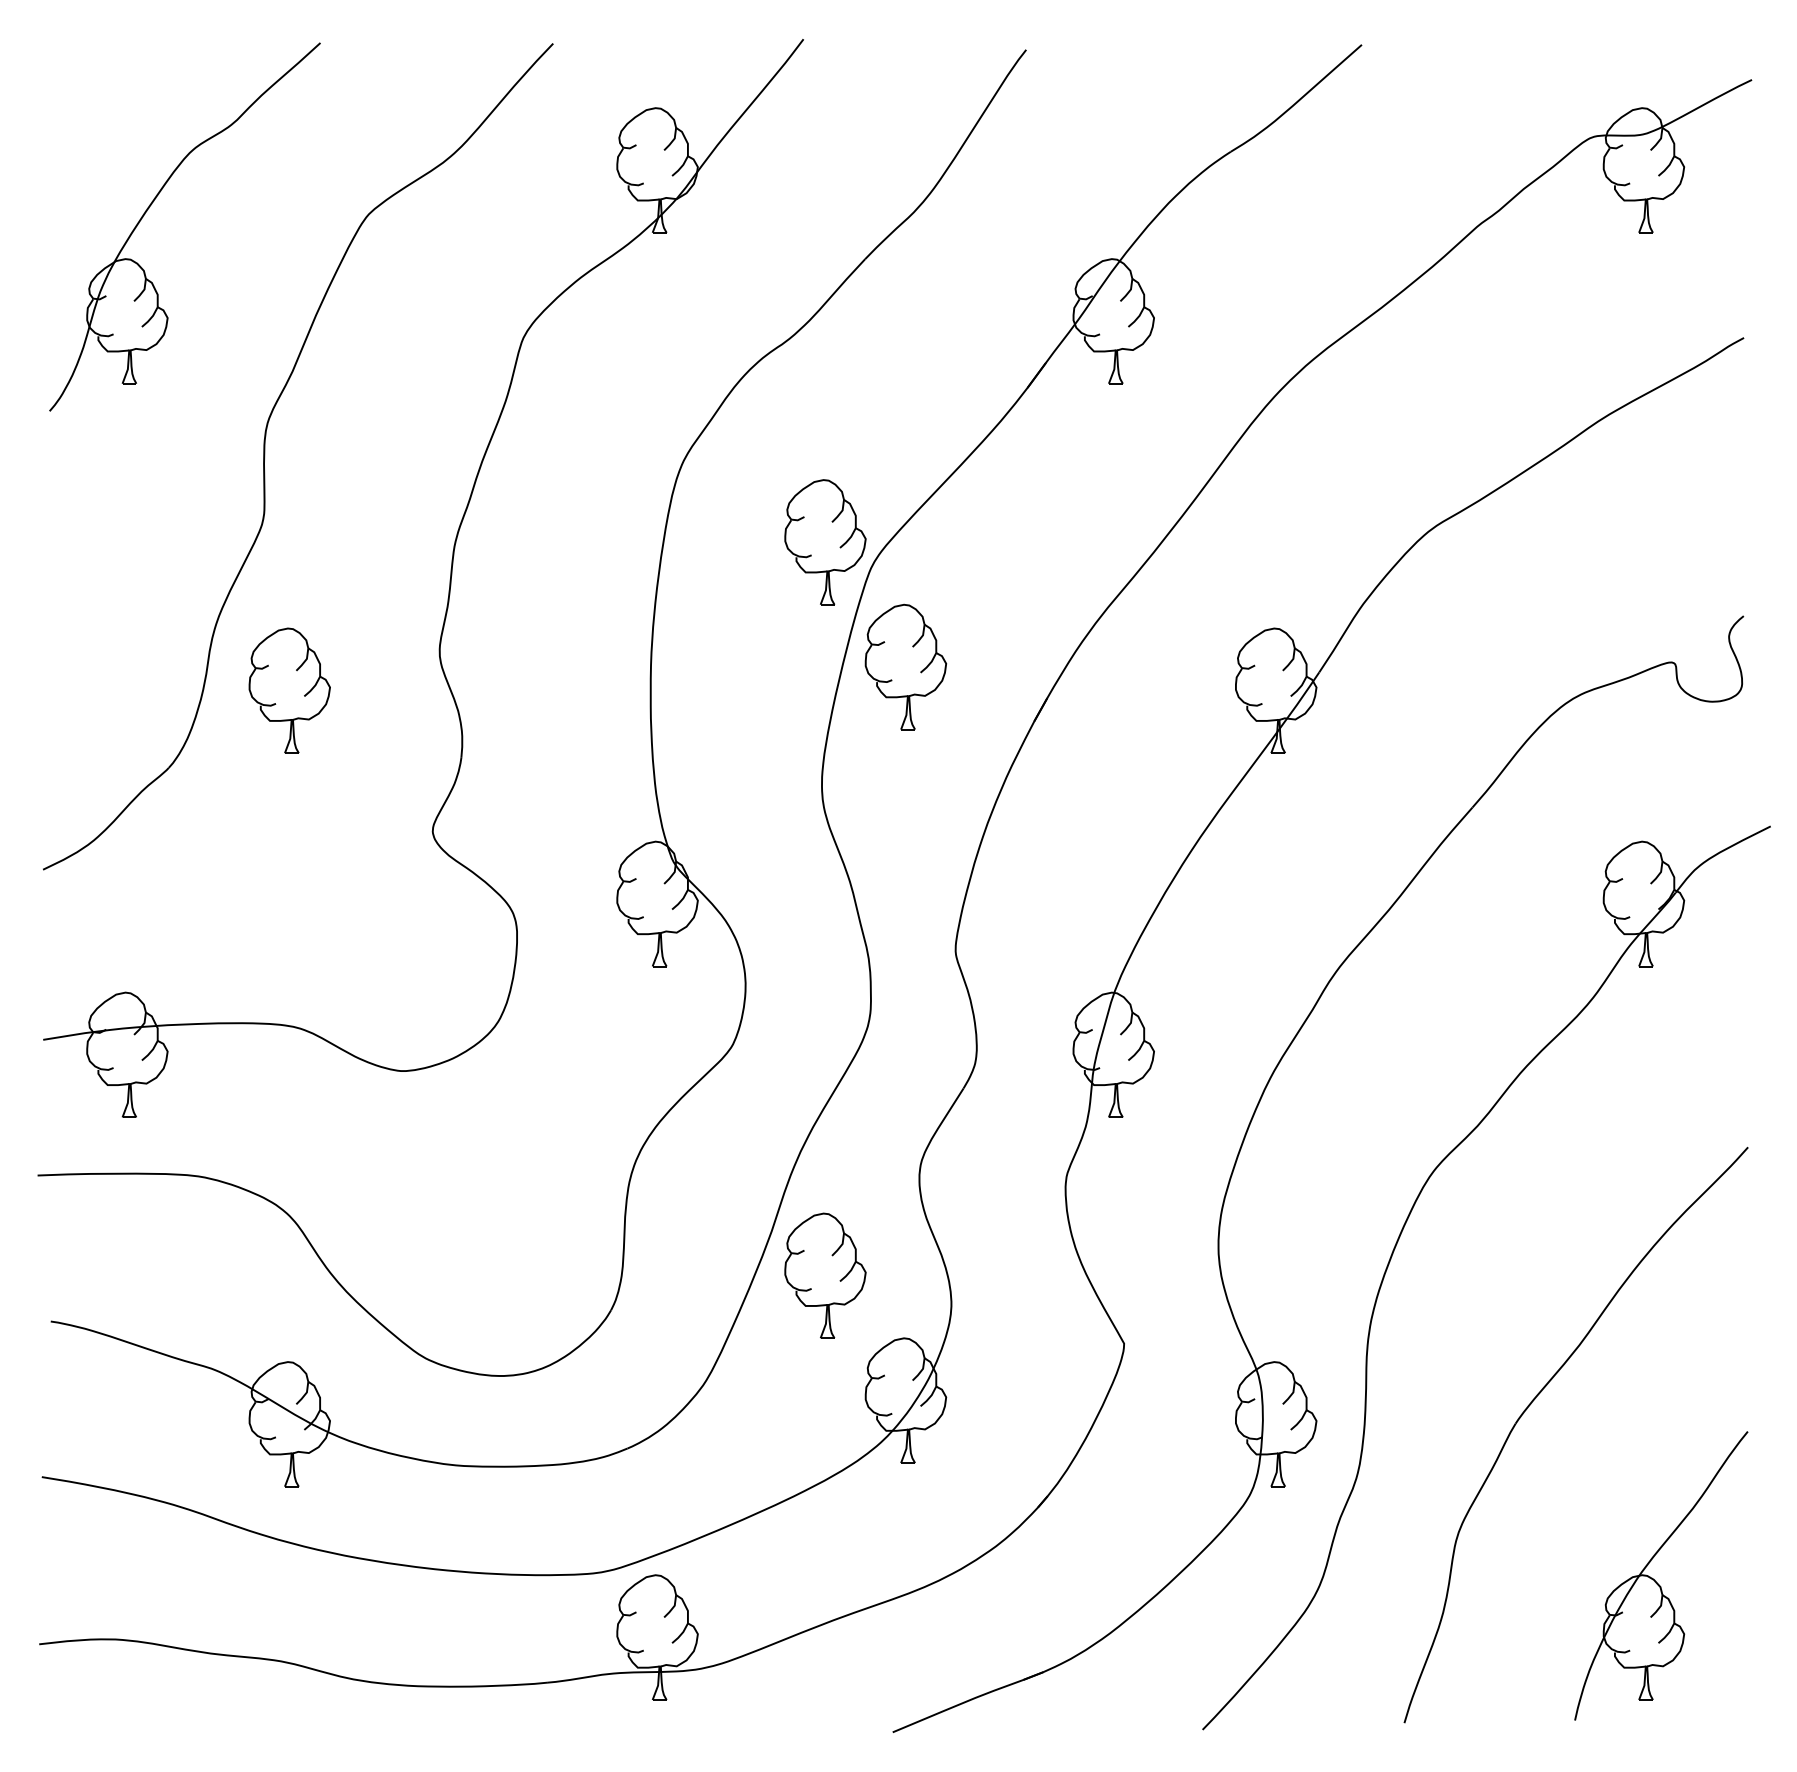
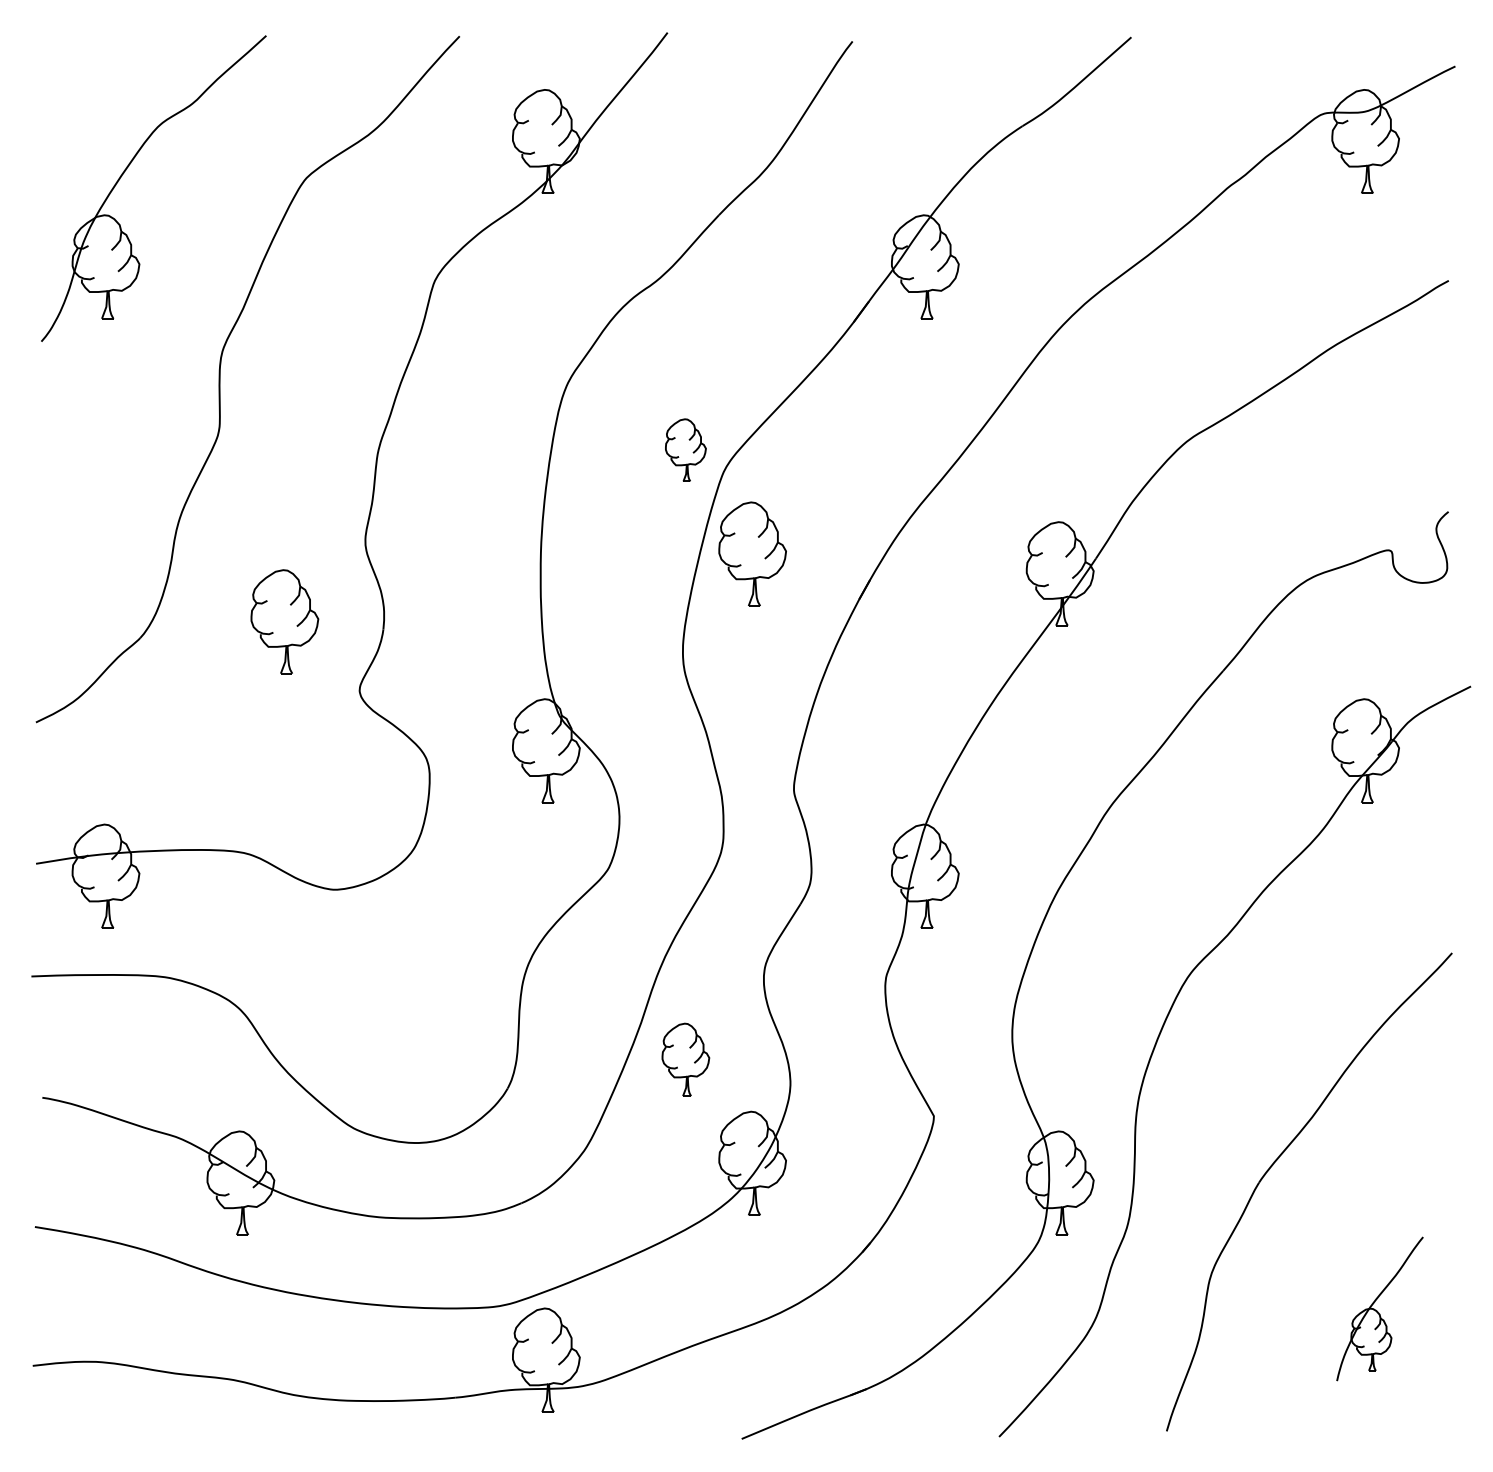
part: (825, 541) -> (685, 449), size x0.6
part: (289, 690) -> (284, 621), moved
part: (825, 1275) -> (685, 1059), size x0.7
part: (1660, 1575) -> (1379, 1308), size x0.6

